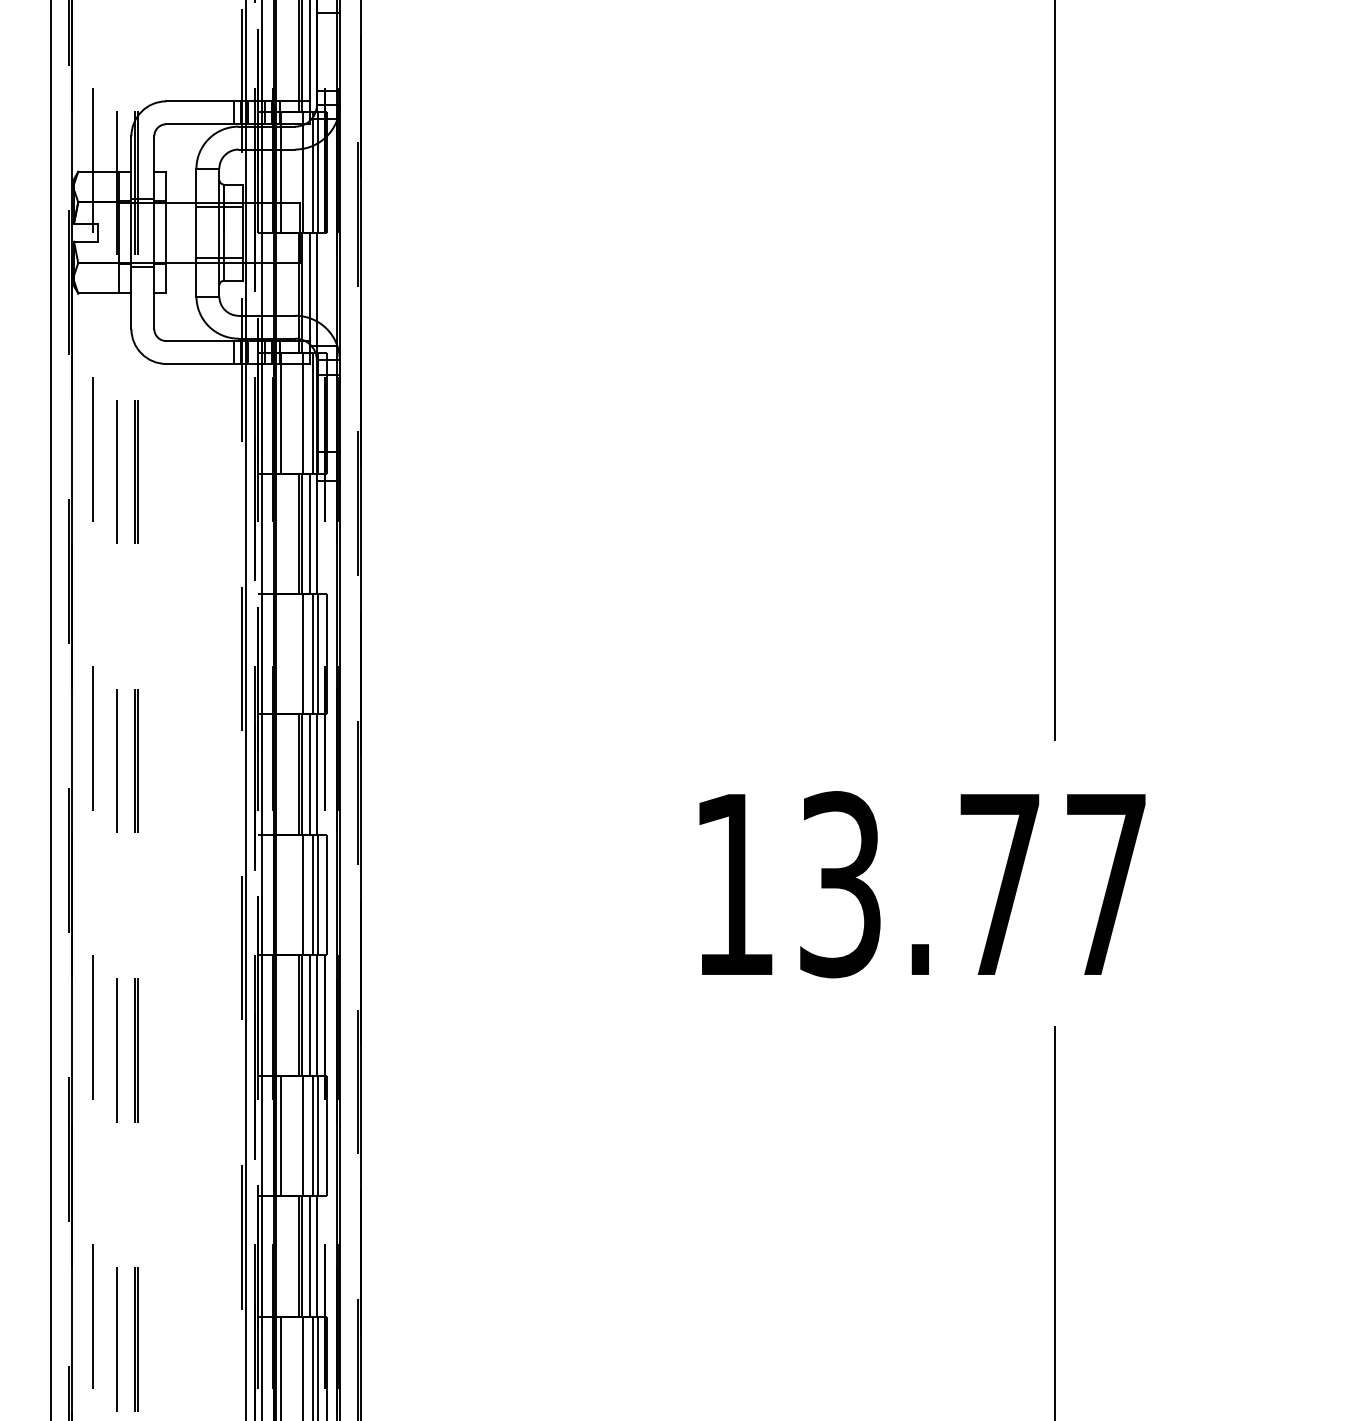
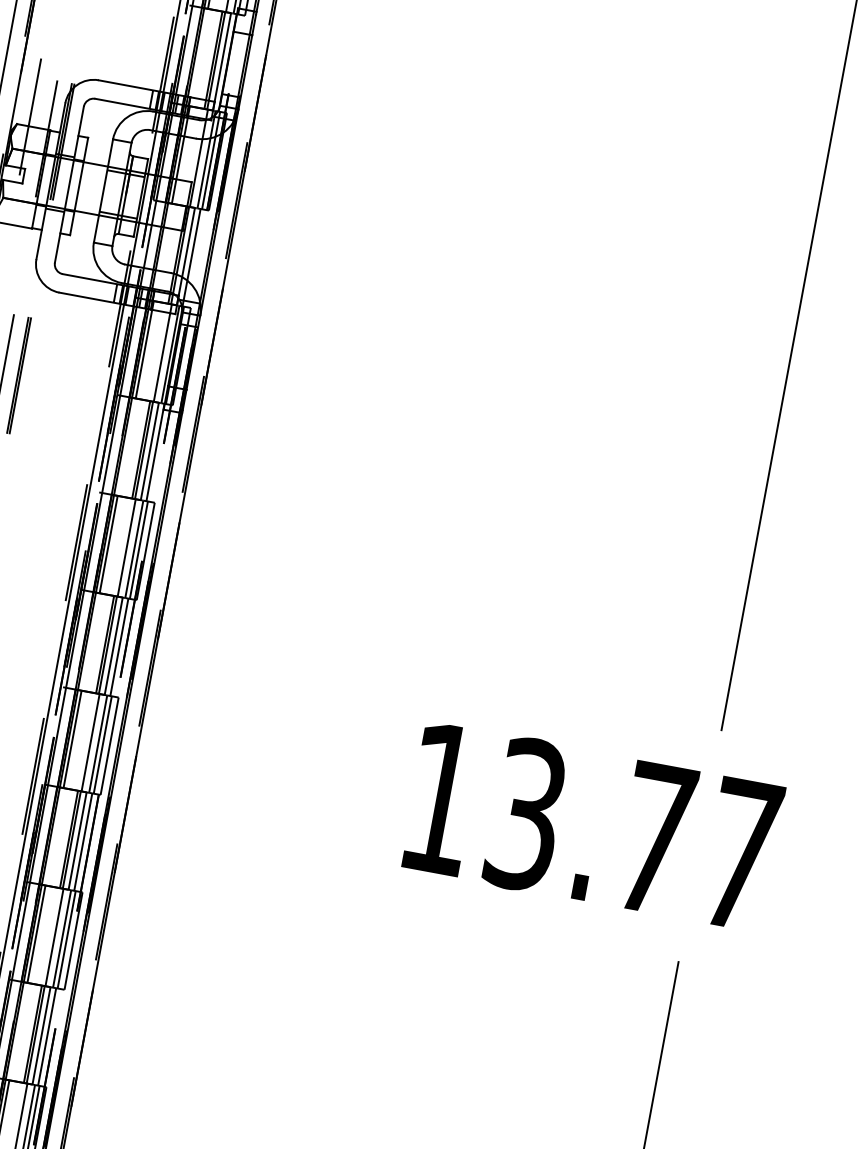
line: (281, 654) -> (109, 544), added
line: (281, 894) -> (73, 738), added

